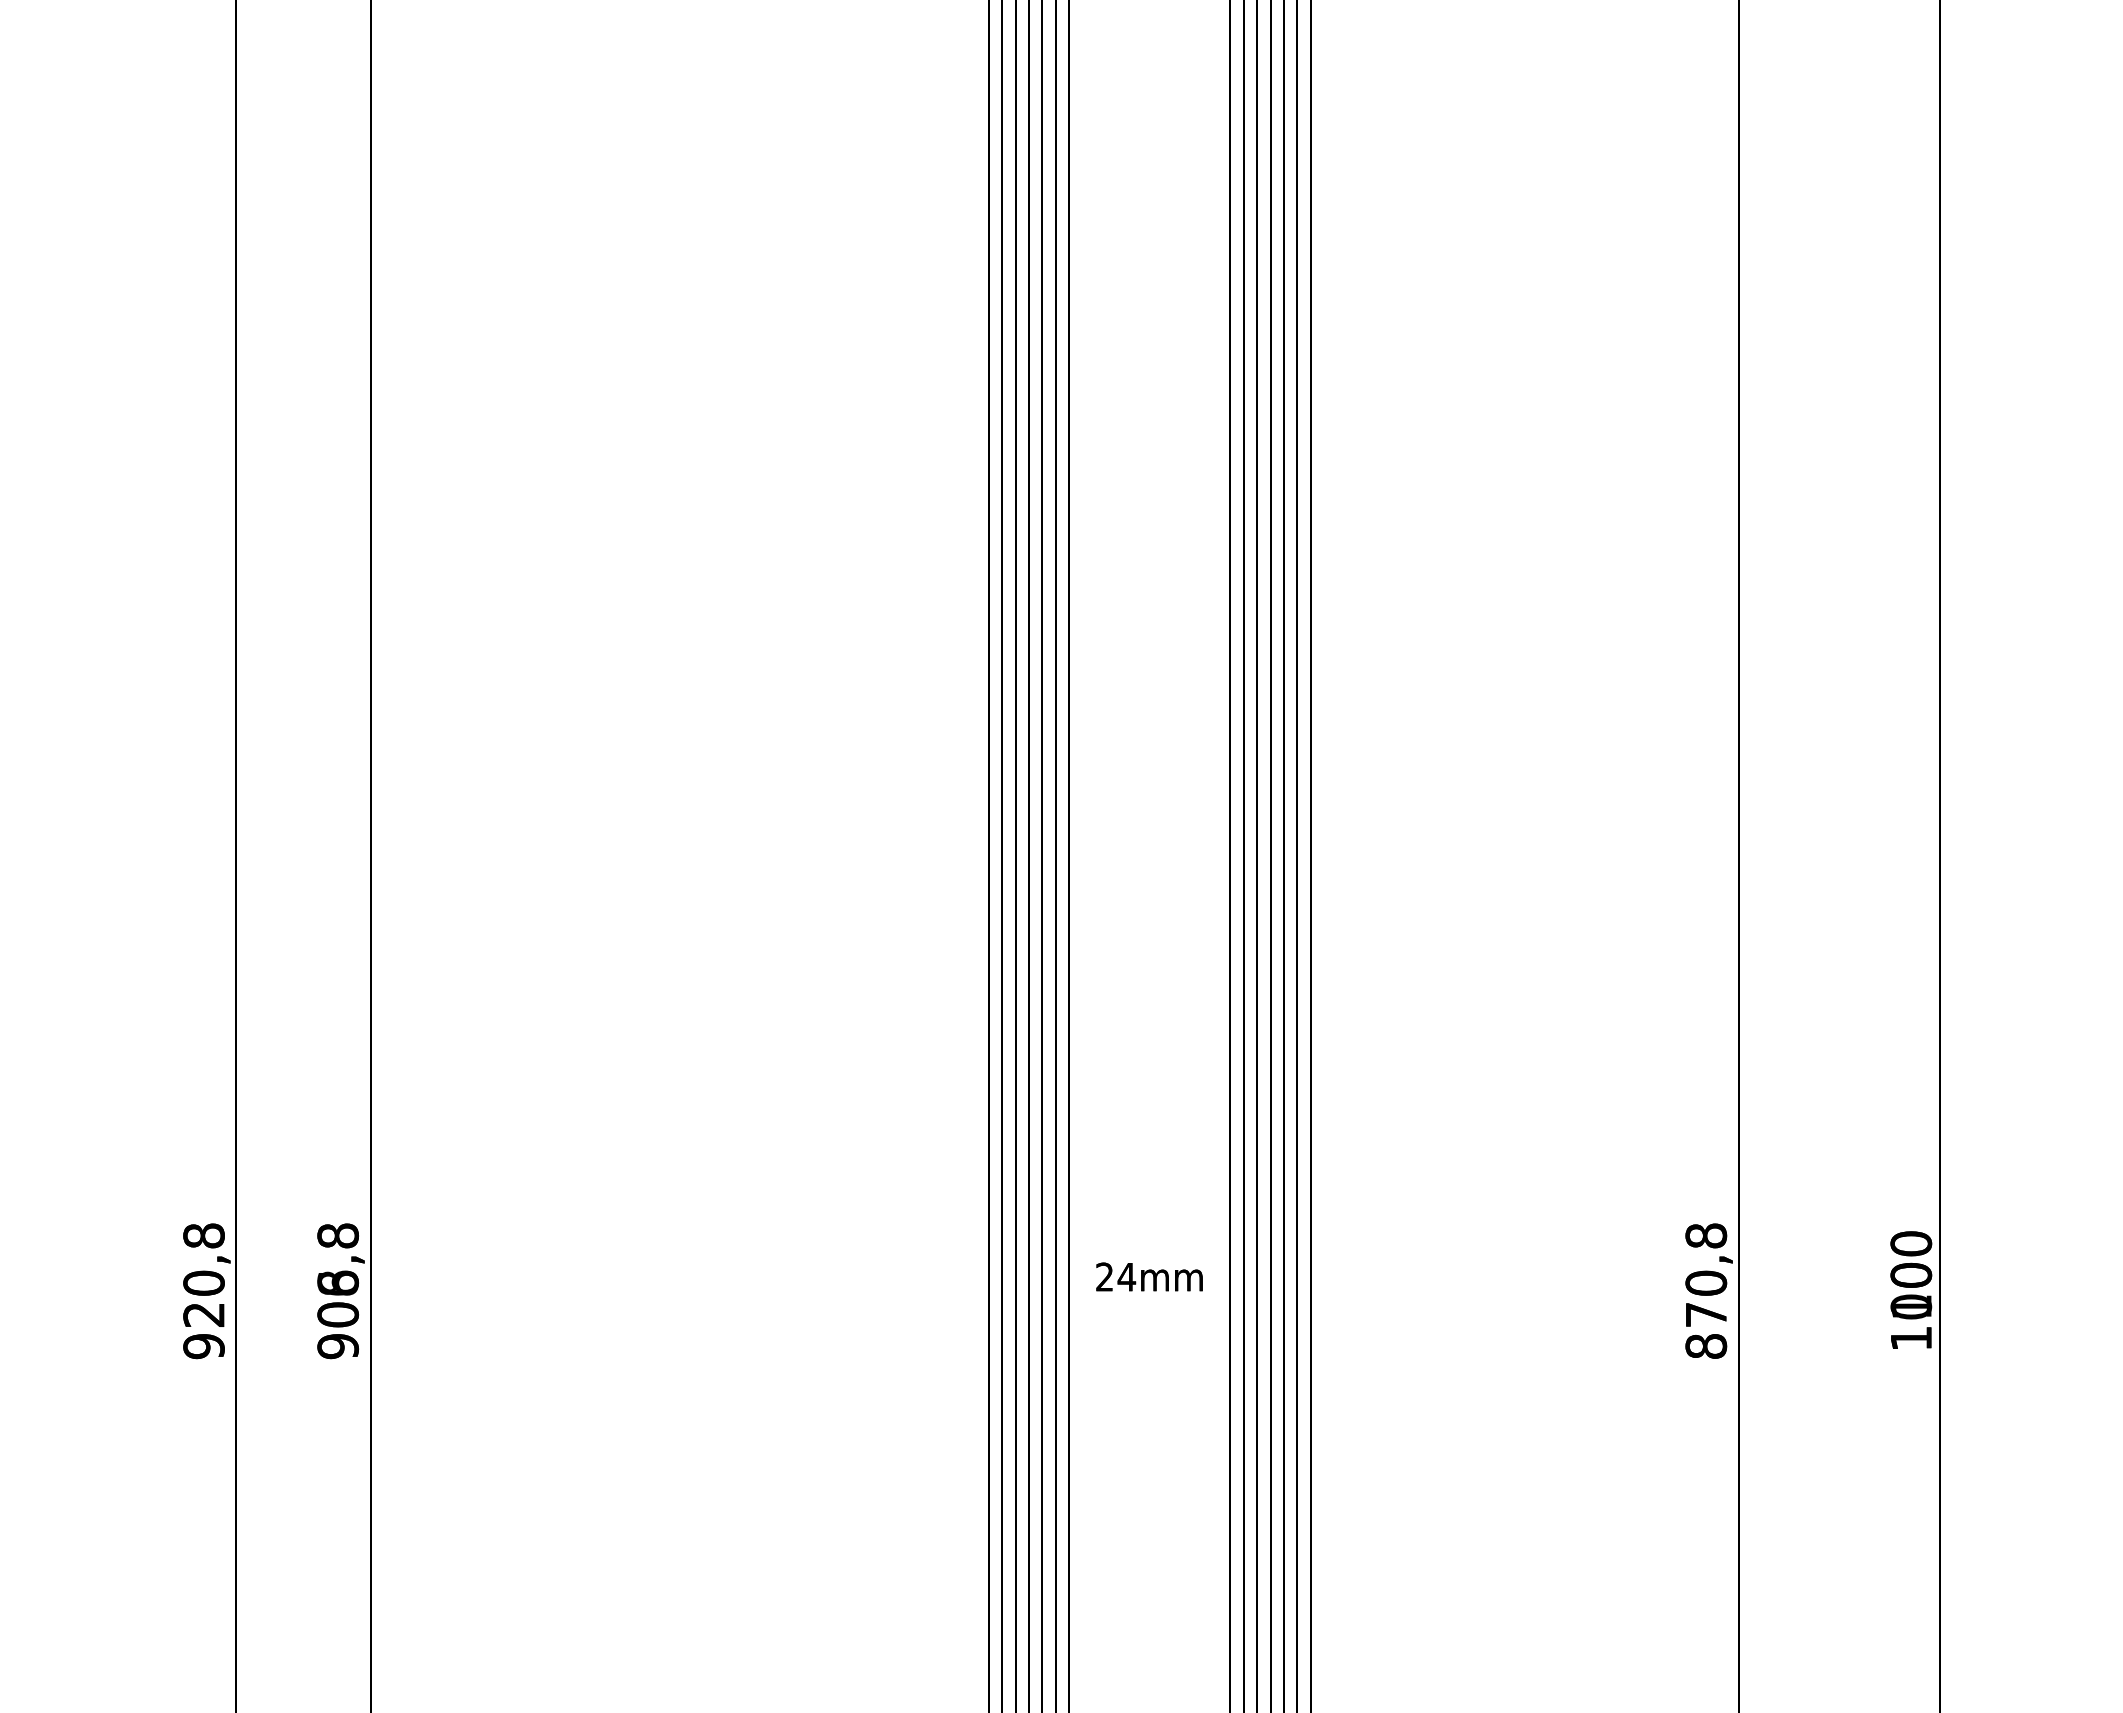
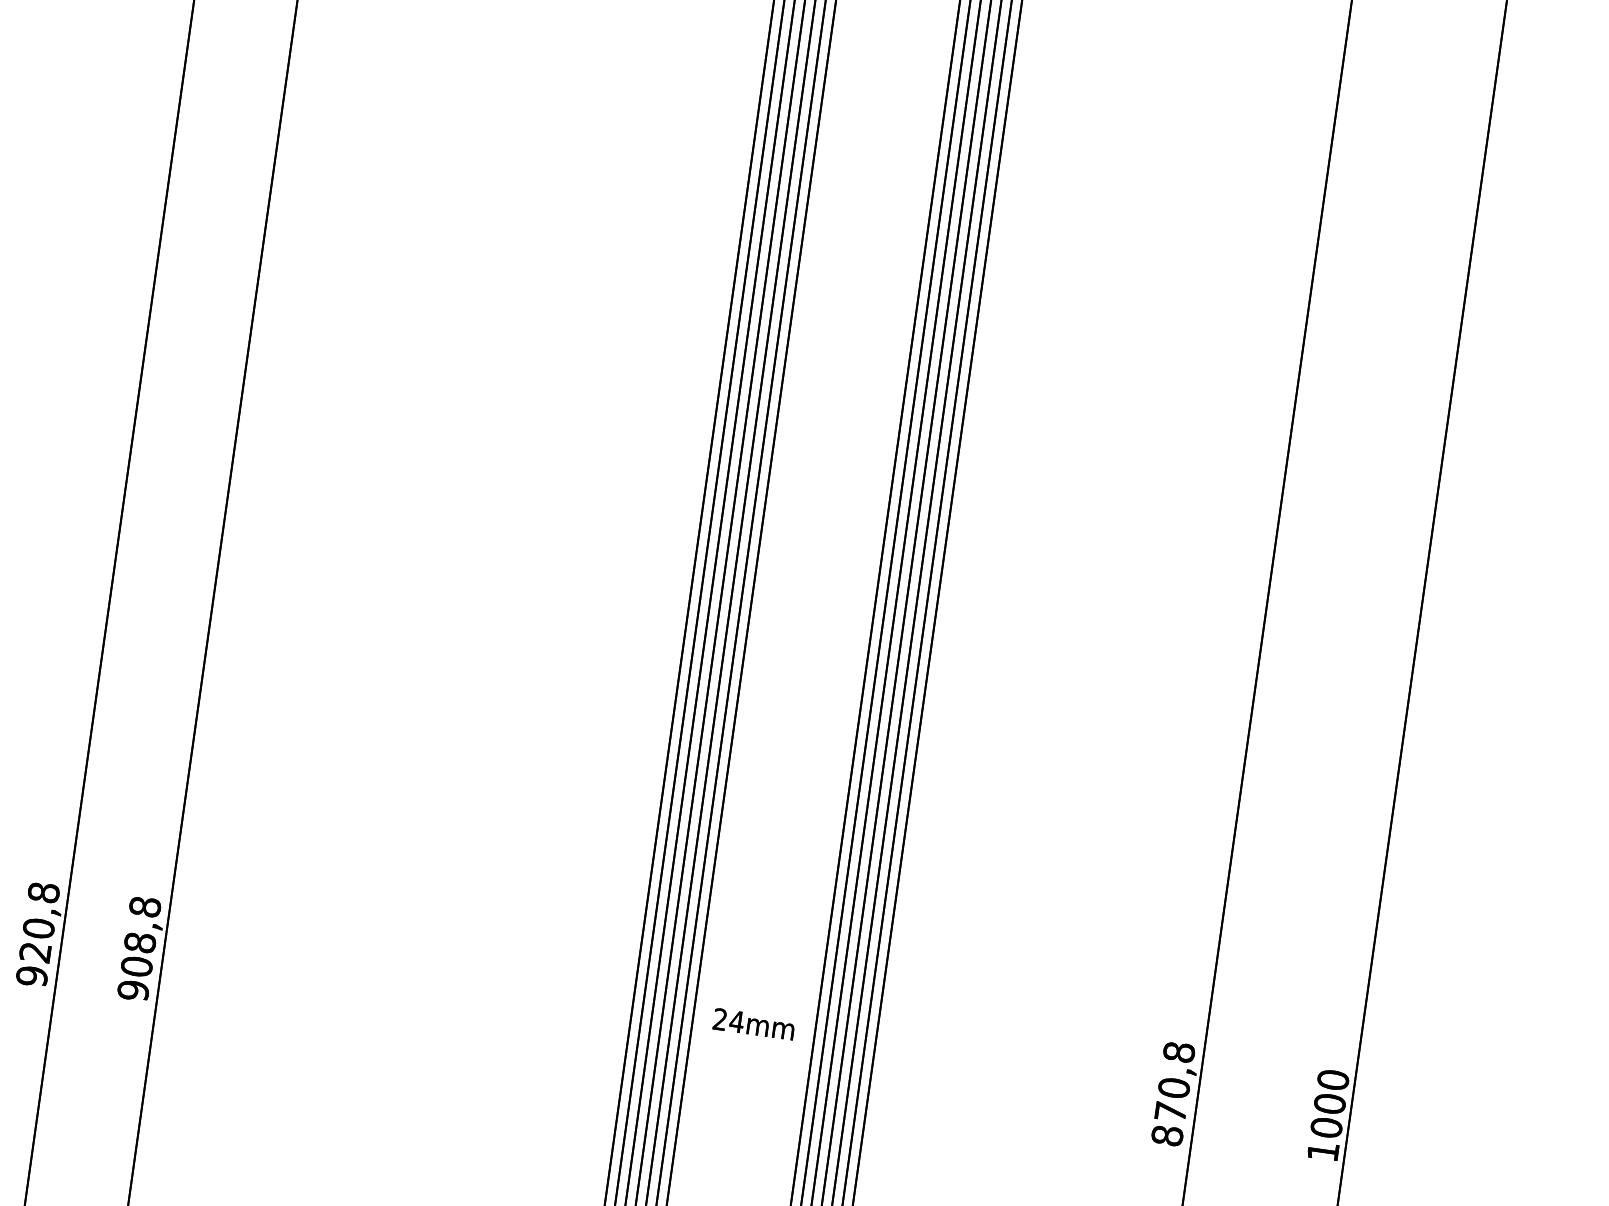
text: (337, 1282) -> (139, 942), 906,8 -> 908,8
text: (1911, 1306) -> (1326, 1127), 1100 -> 1000

